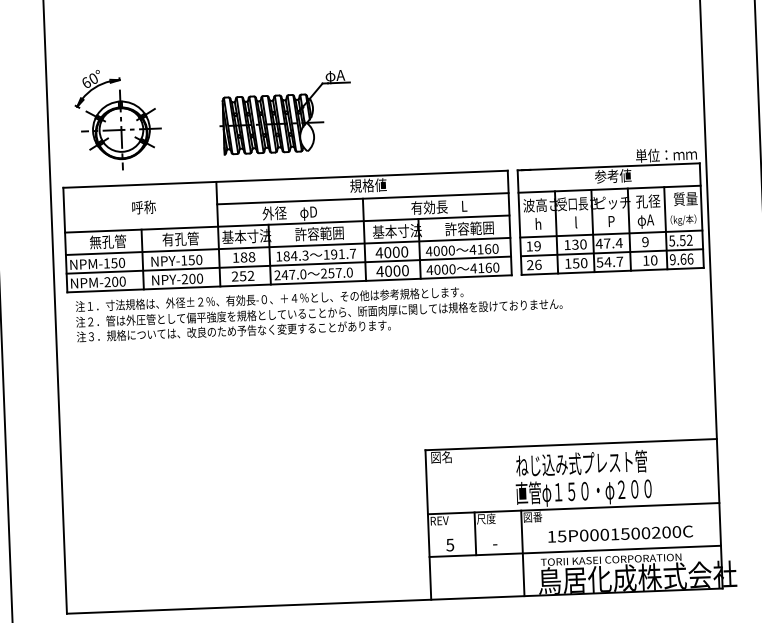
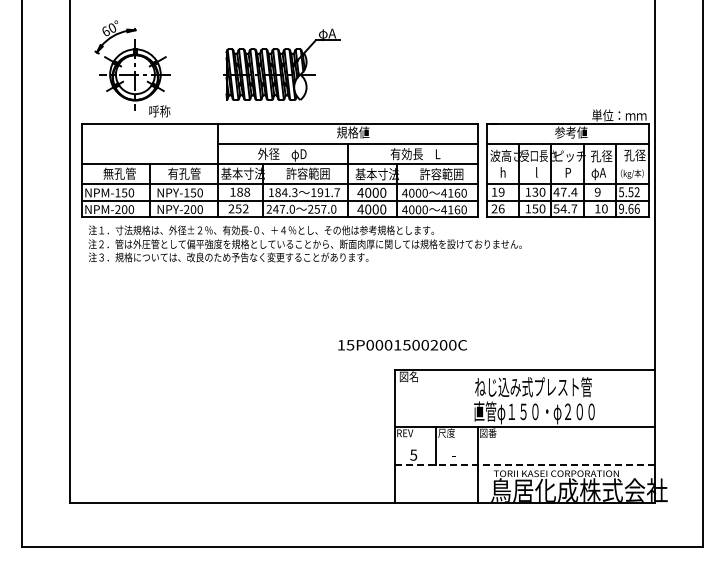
text: (685, 199) -> (634, 155), 質量 -> 孔径
text: (143, 207) -> (159, 111), moved
text: (620, 534) -> (402, 345), moved
line: (575, 551) -> (524, 465), solid -> dashed

